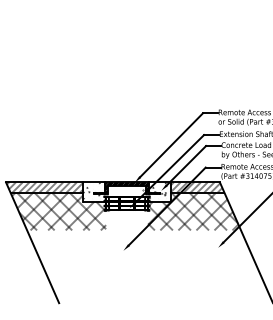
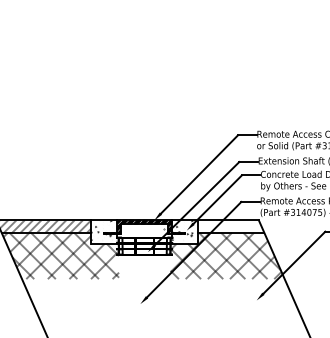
hatch: (196, 187) -> (230, 226), removed

